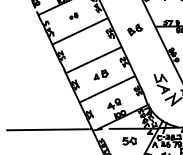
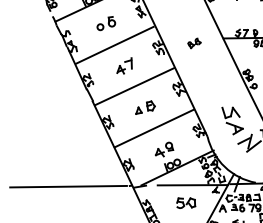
part: (73, 15) -> (105, 22), size x1.67
part: (135, 30) -> (194, 43), size x0.62
part: (86, 45) -> (124, 65), added

